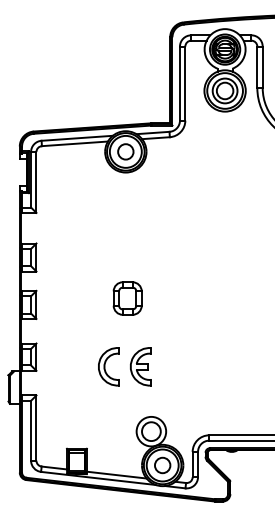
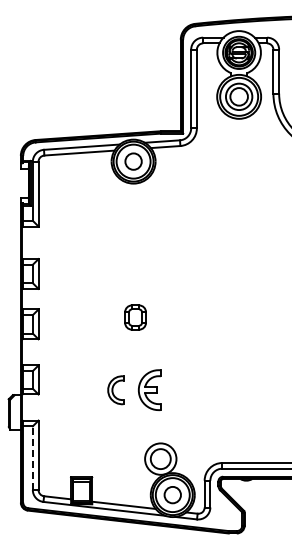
part: (127, 298) -> (135, 317), size x0.7
part: (108, 367) -> (115, 390), size x0.7
line: (30, 431) -> (32, 458), solid -> dashed

